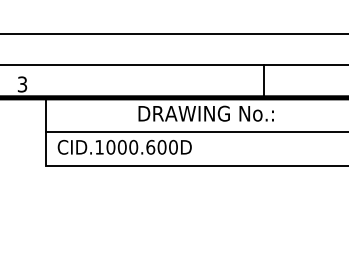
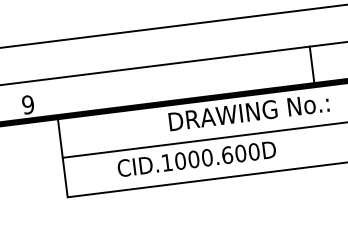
text: (22, 84) -> (28, 104), 3 -> 9
text: (124, 147) -> (196, 159), moved

